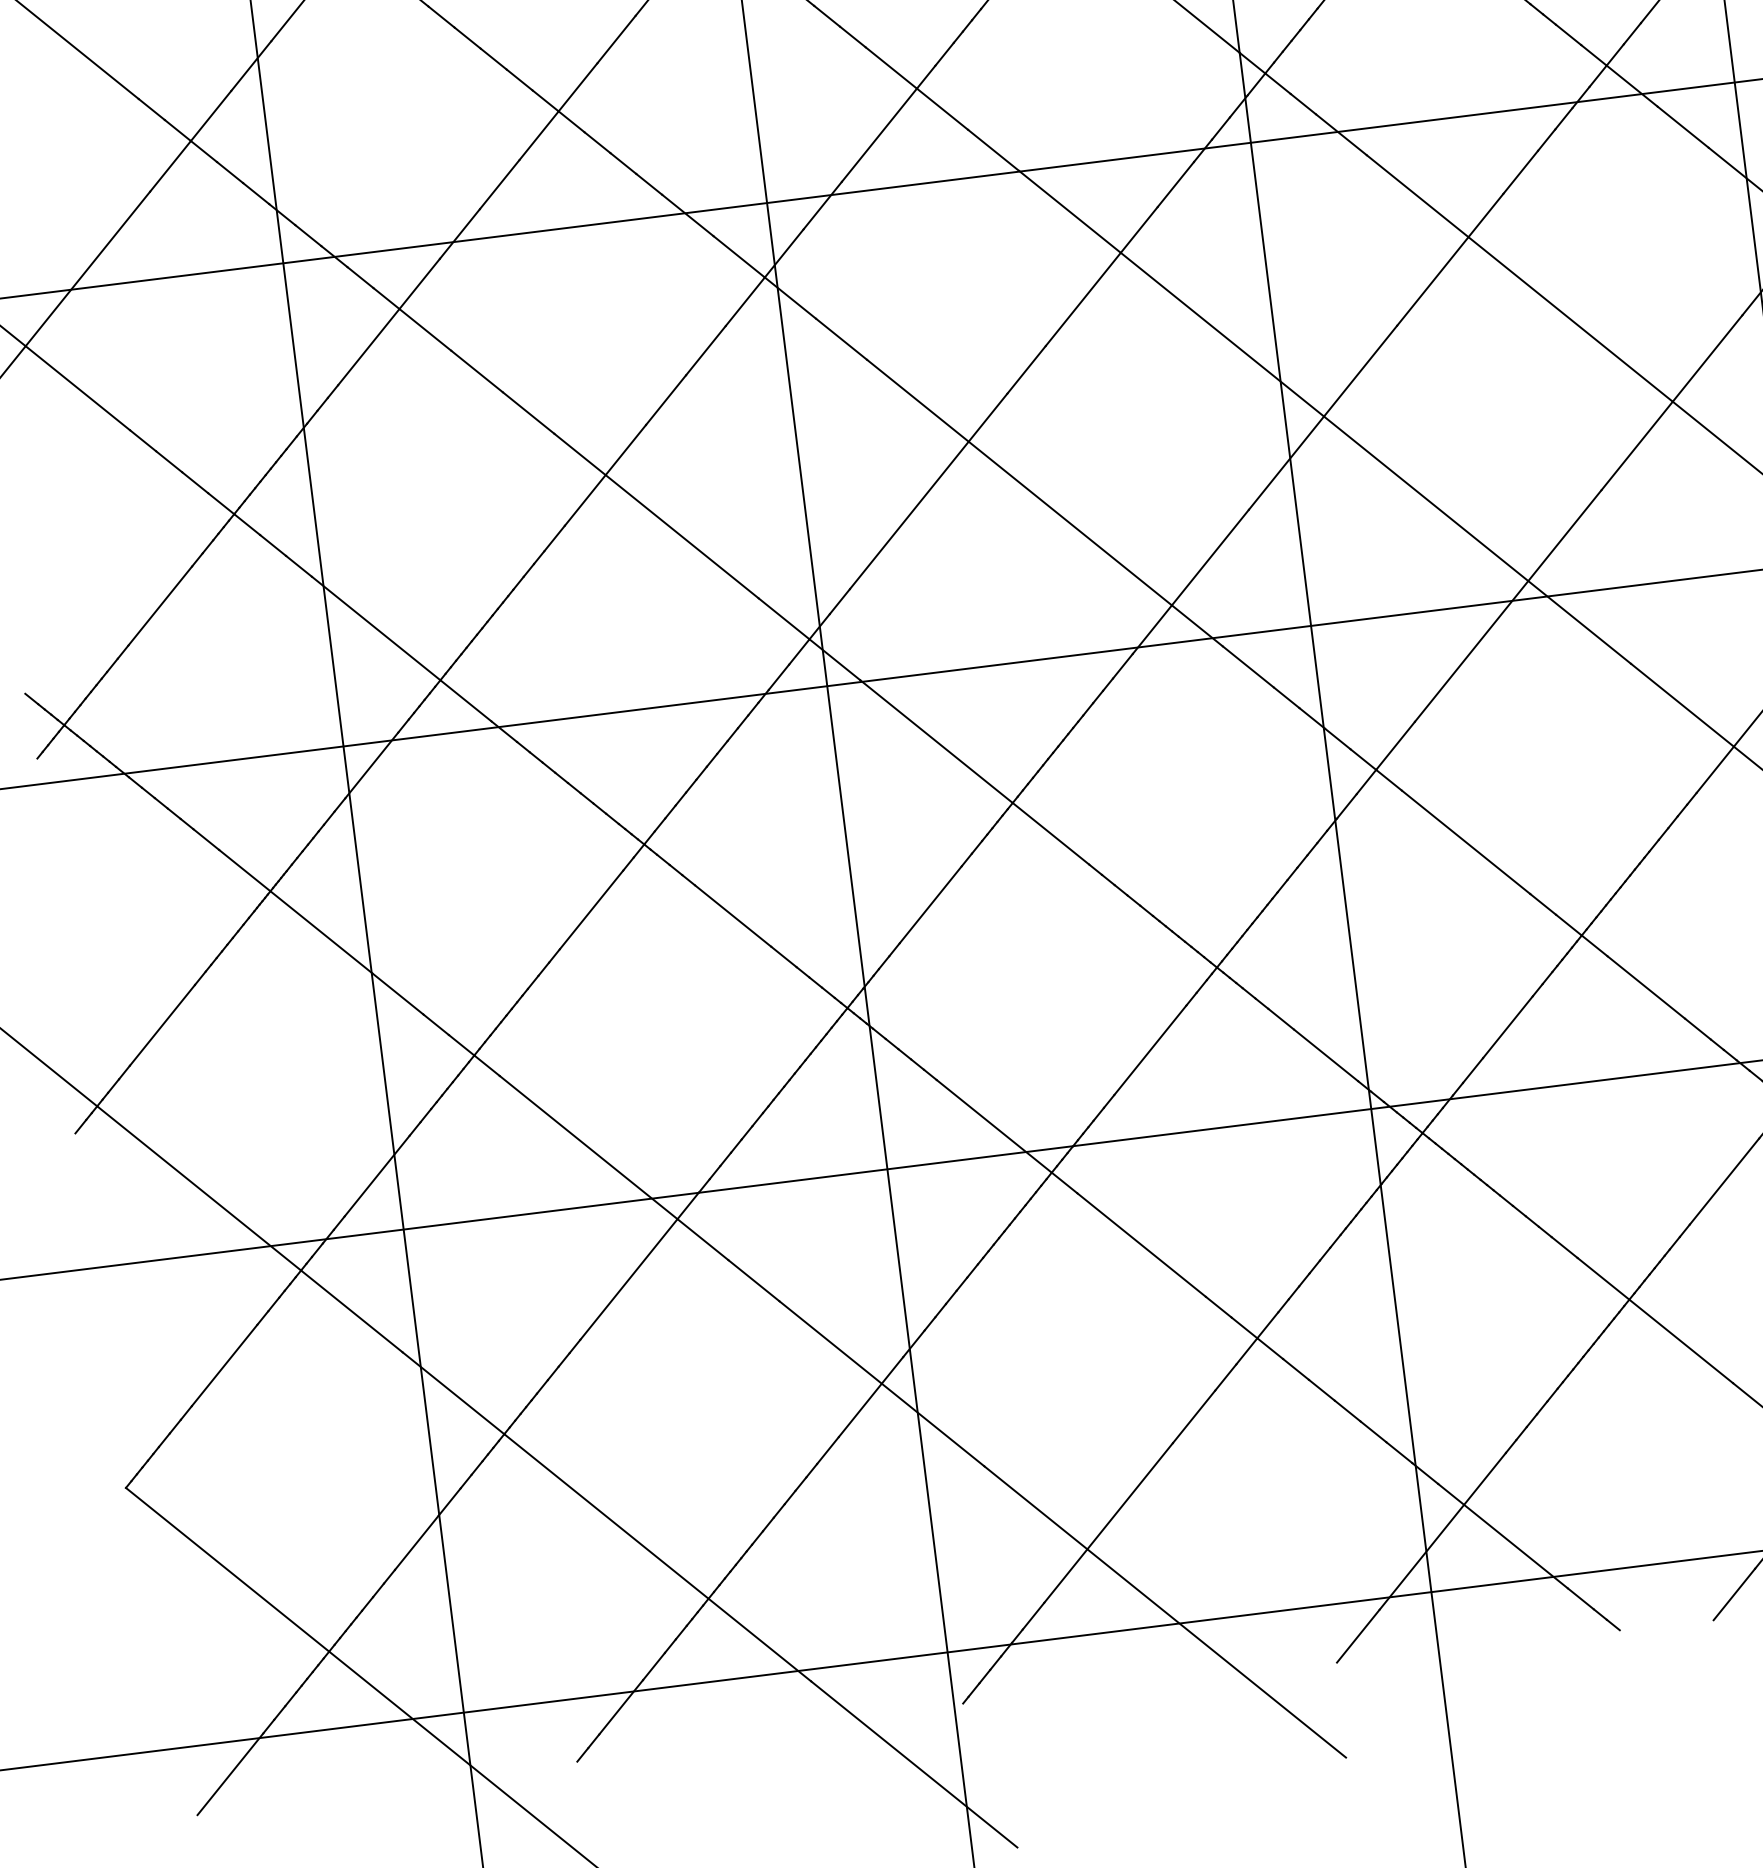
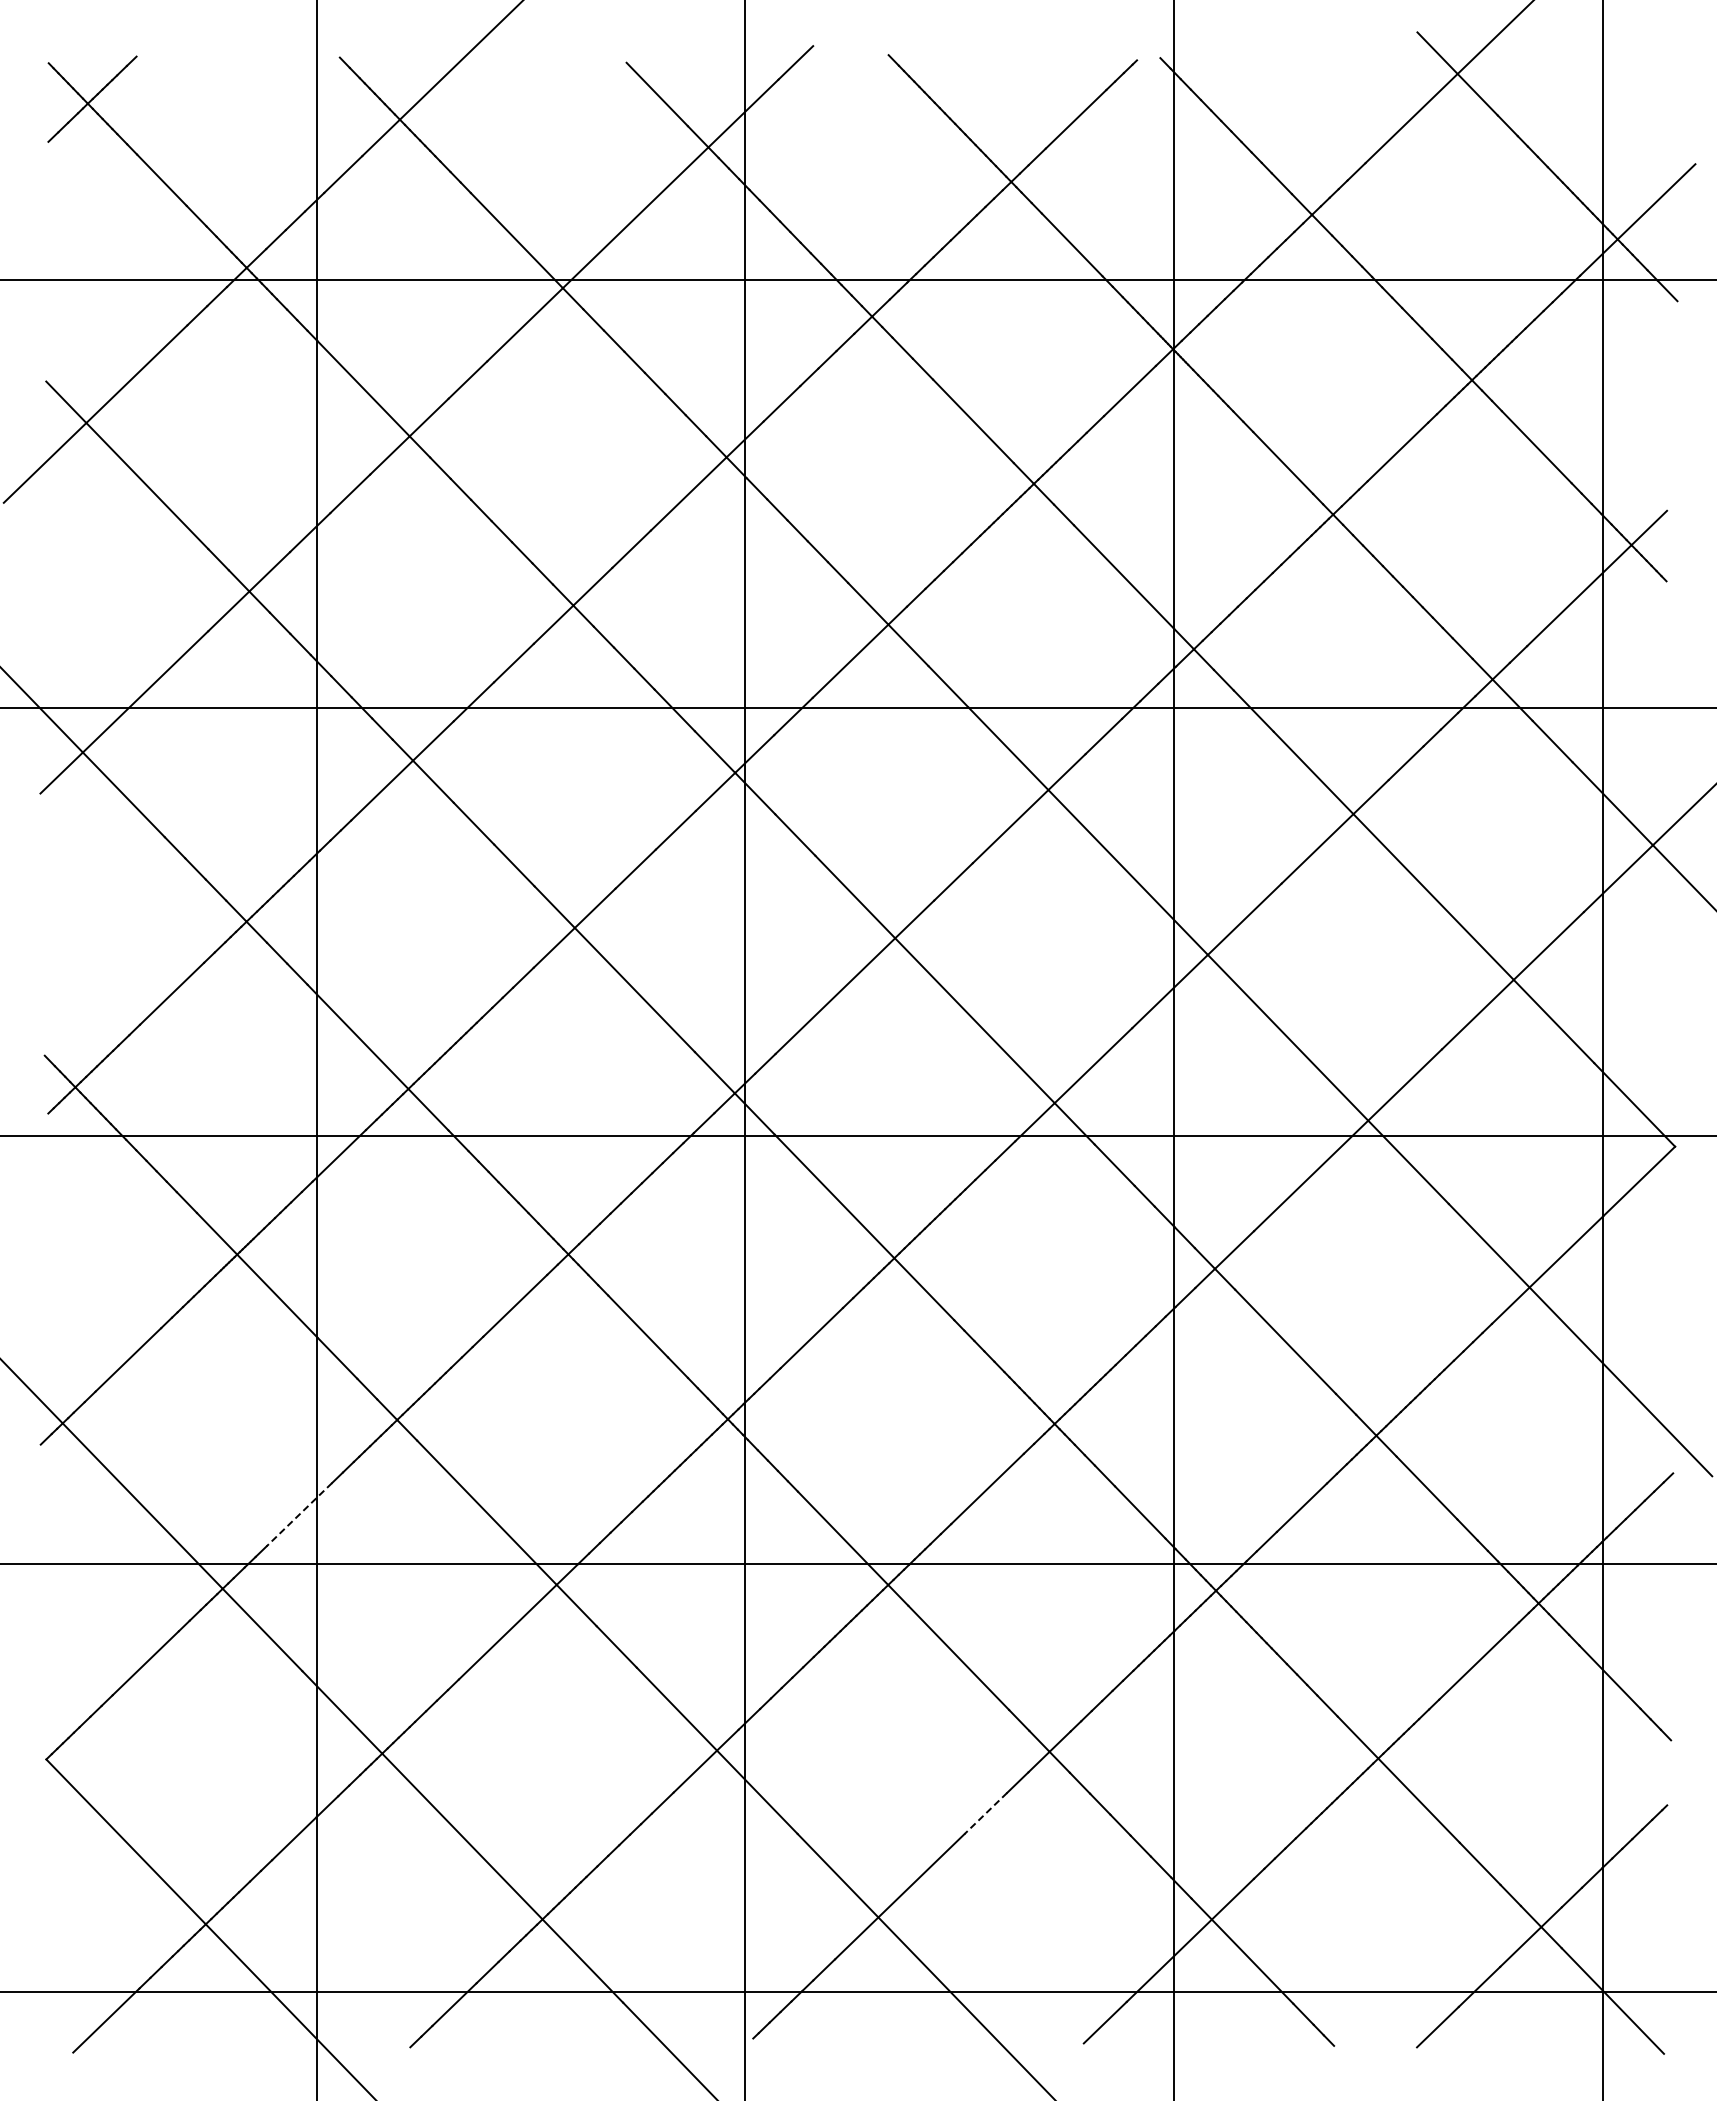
line: (377, 1175) -> (299, 1514), solid -> dashed
line: (1193, 1416) -> (985, 1813), solid -> dashed

